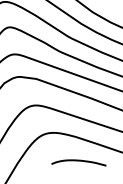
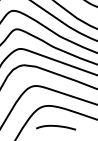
curve: (79, 161) -> (56, 126), moved

